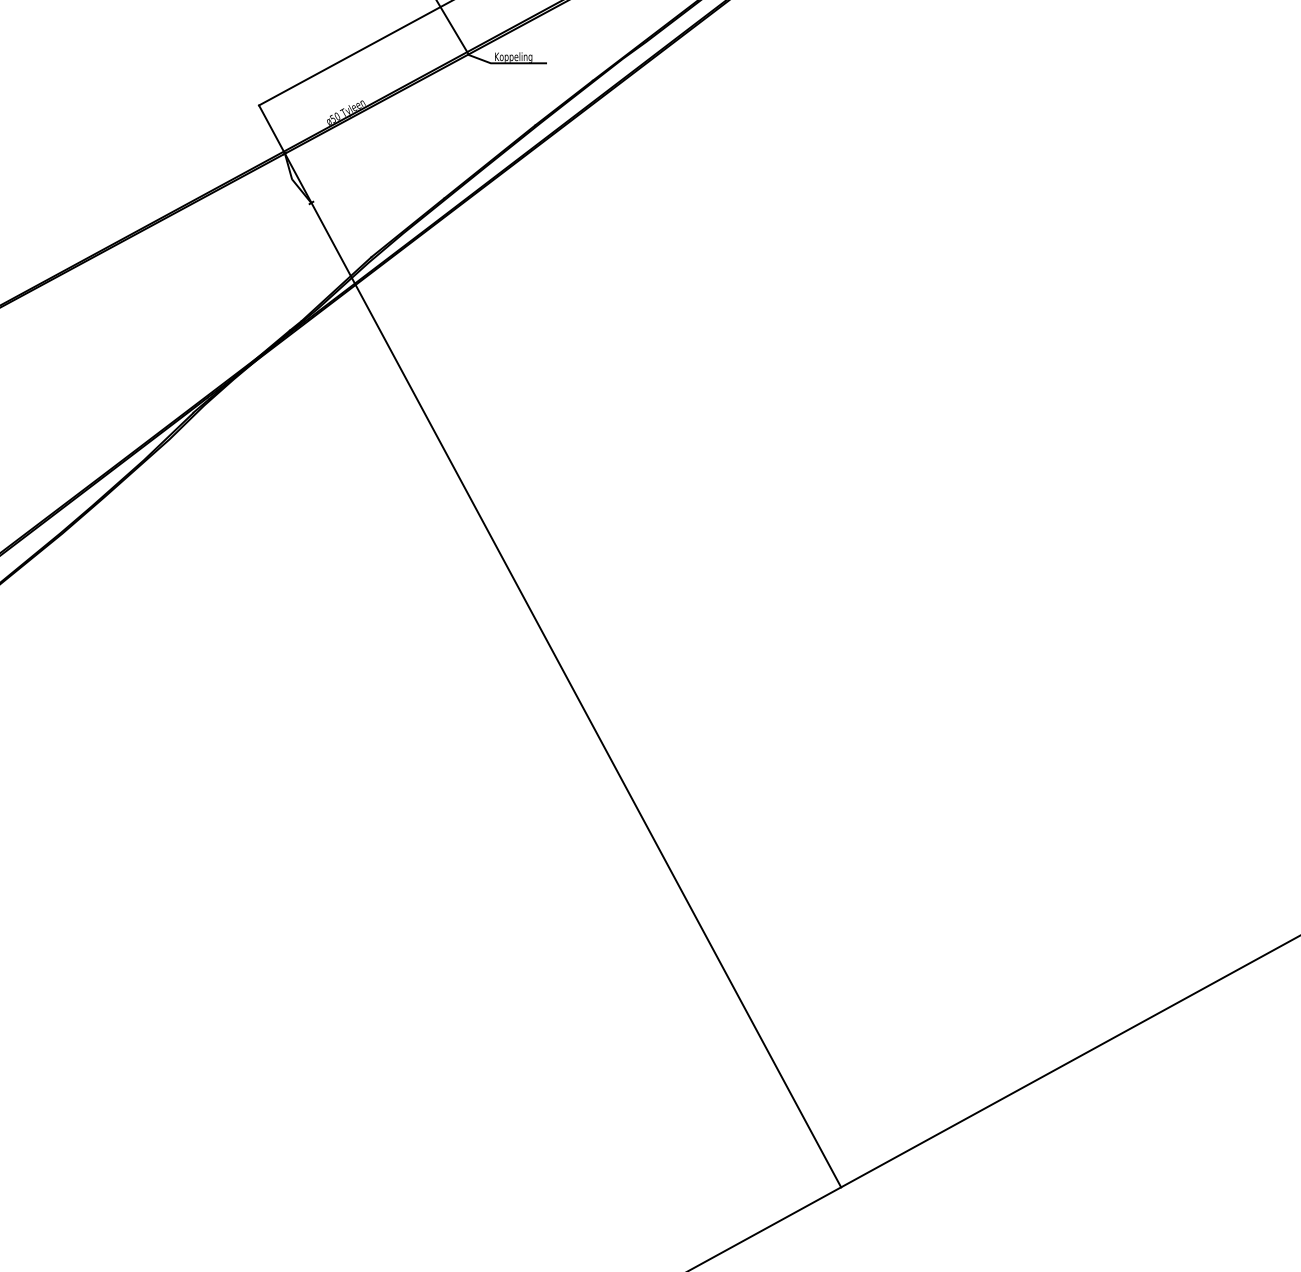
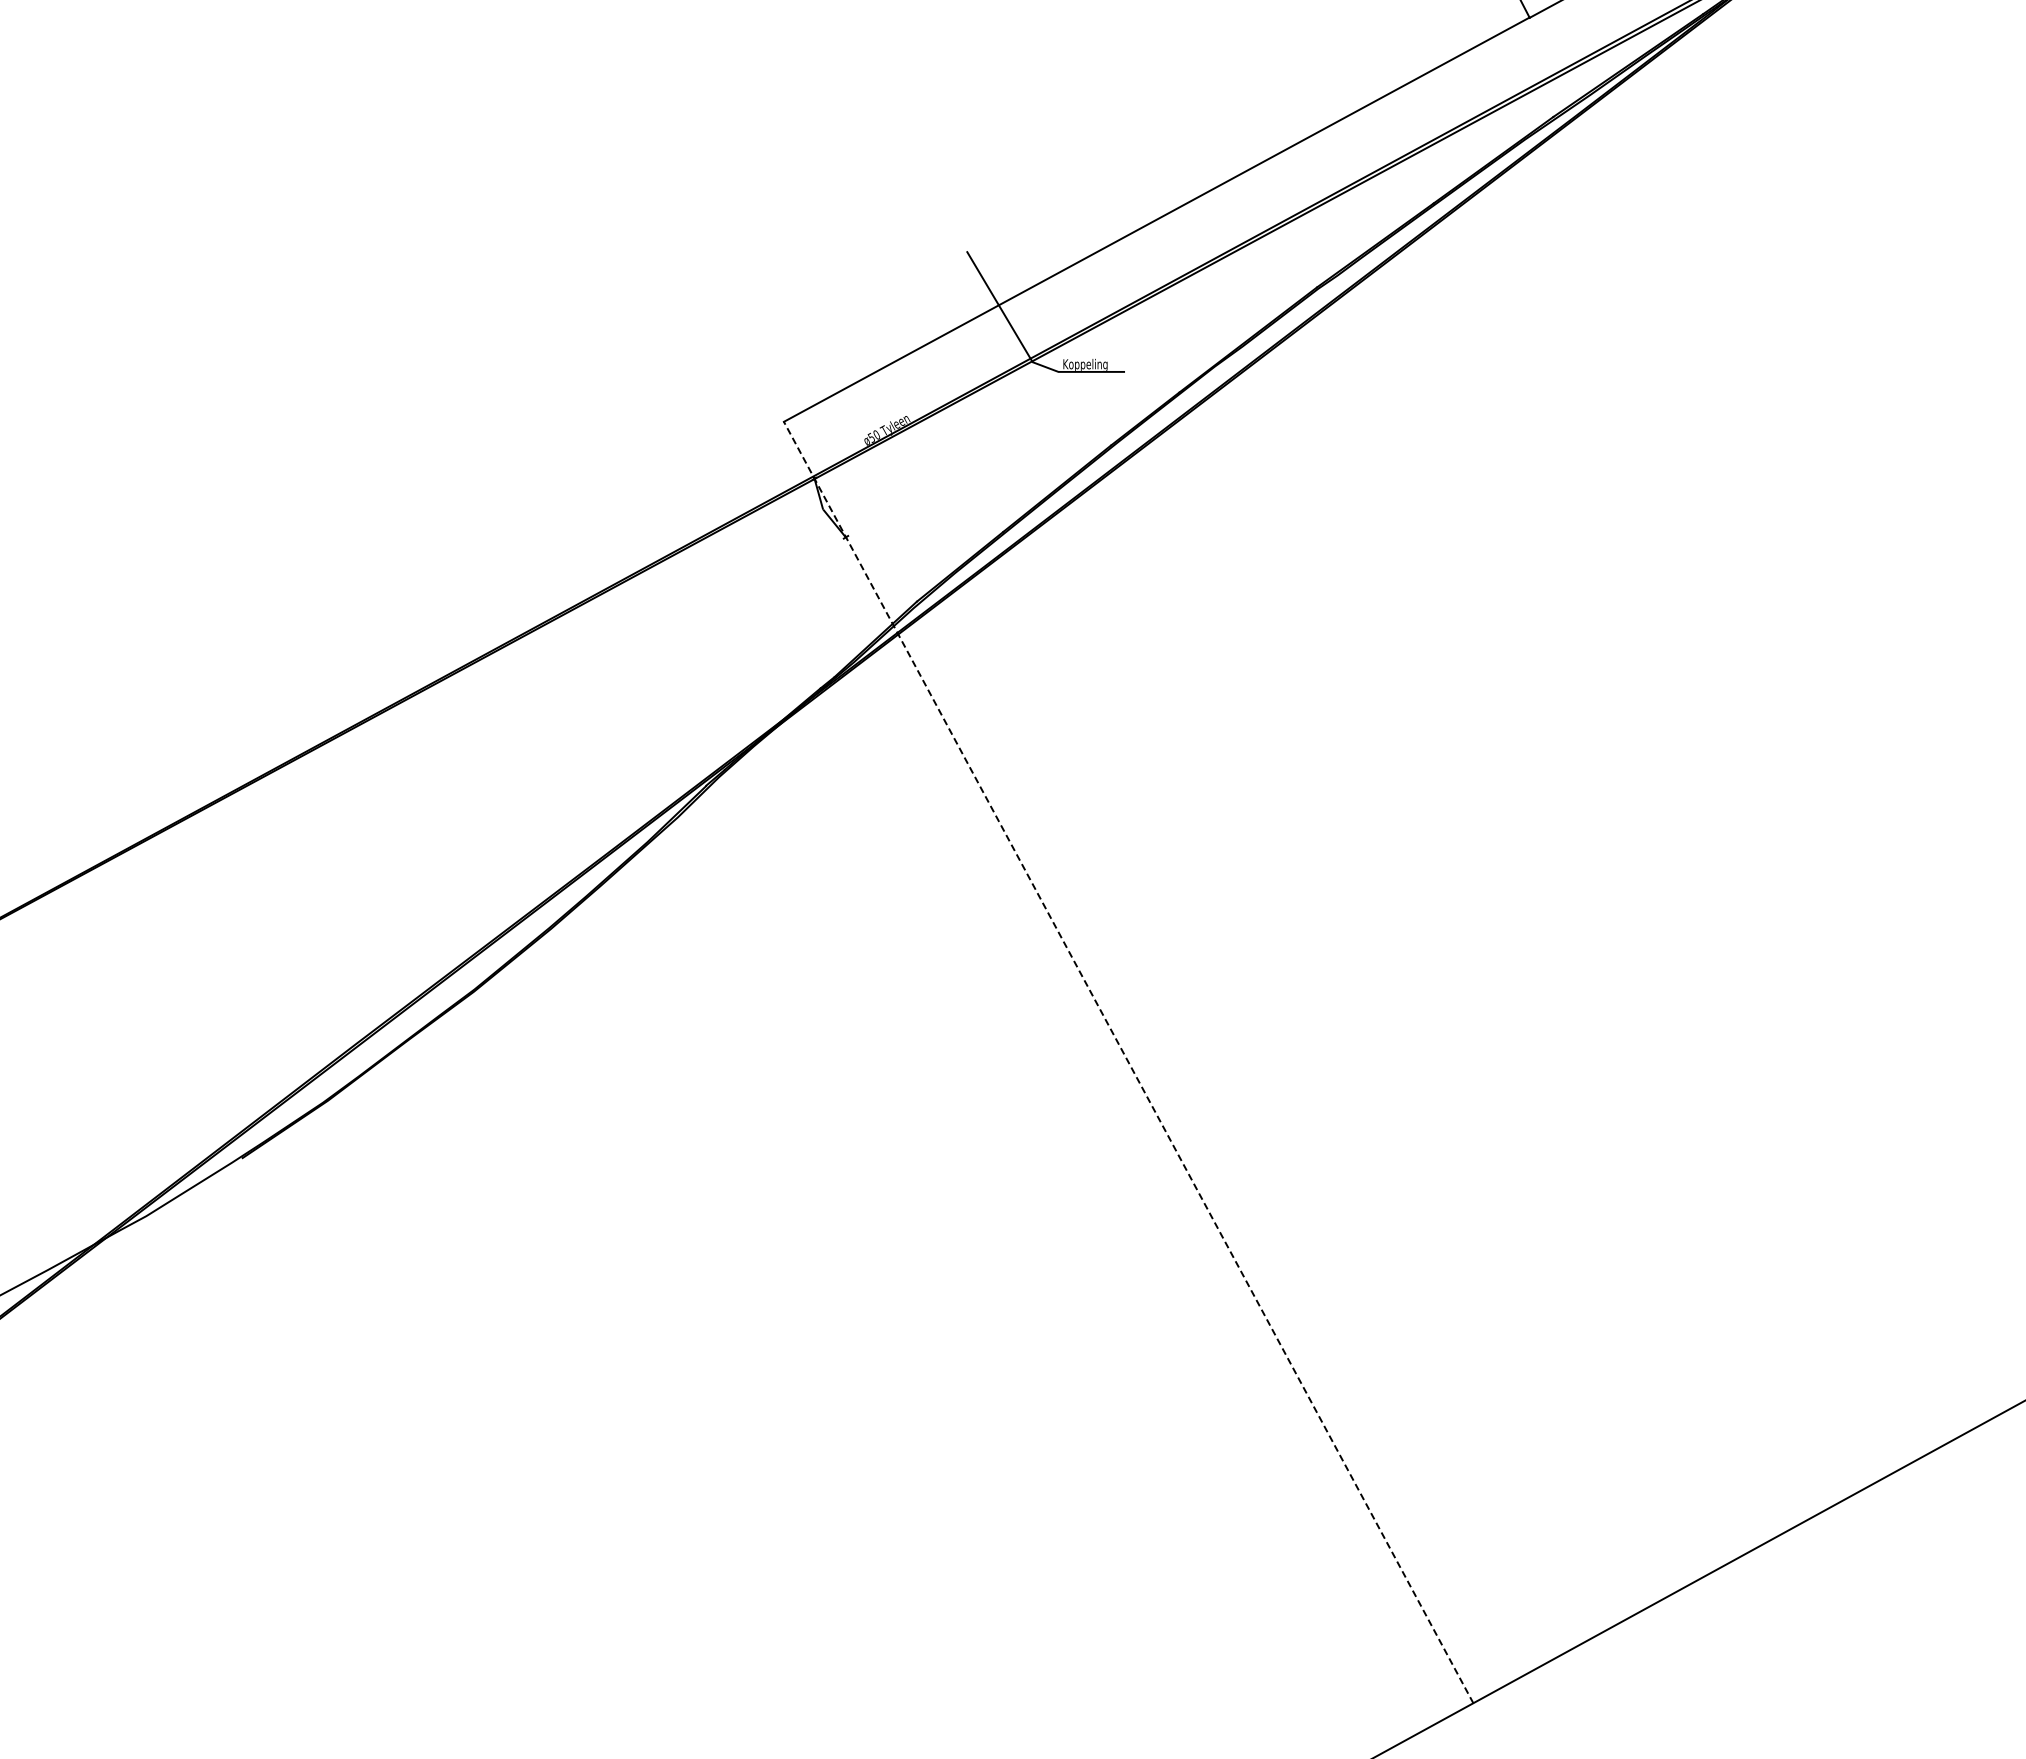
line: (549, 646) -> (1128, 1062), solid -> dashed

